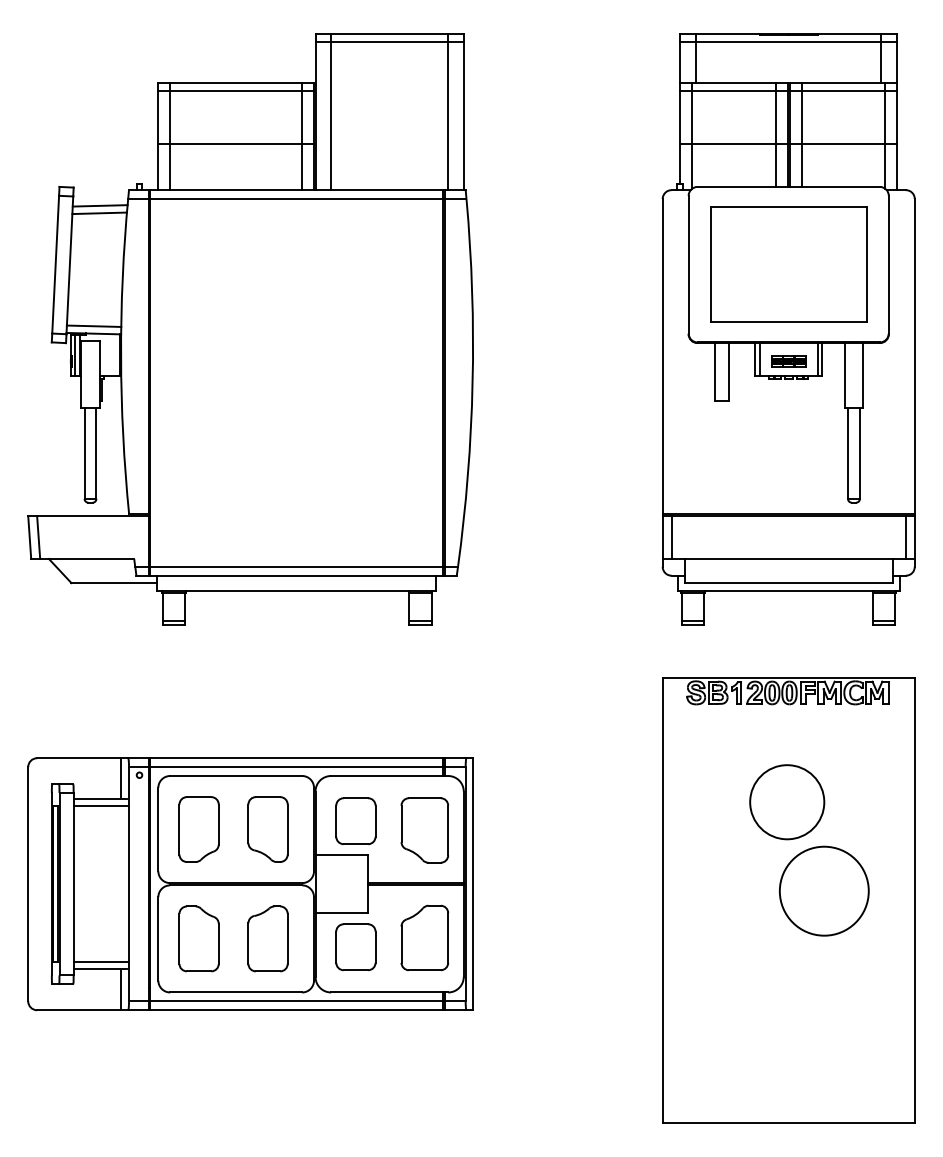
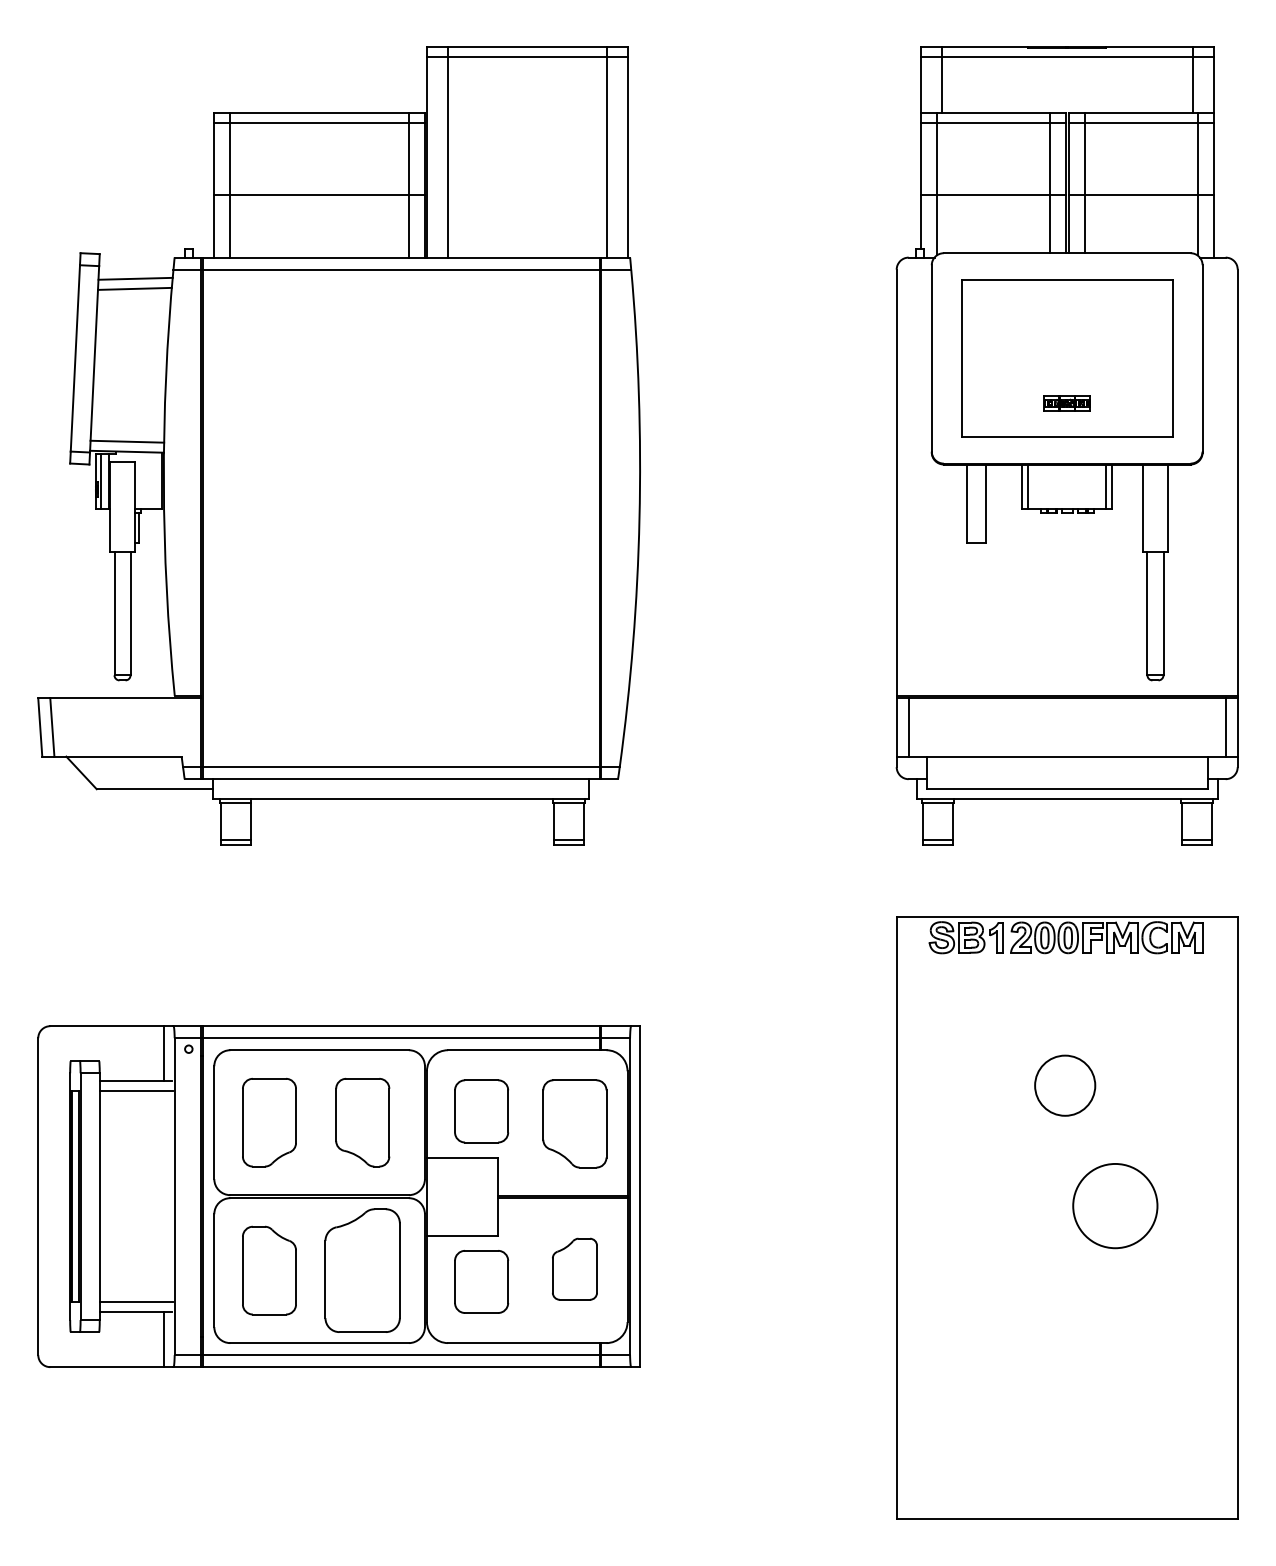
part: (788, 361) -> (1066, 403), moved
circle: (787, 802) -> (1065, 1085), size x0.6
circle: (824, 890) -> (1115, 1205), size x0.7
part: (424, 937) -> (574, 1268), size x0.7
part: (267, 938) -> (362, 1270), size x1.4

